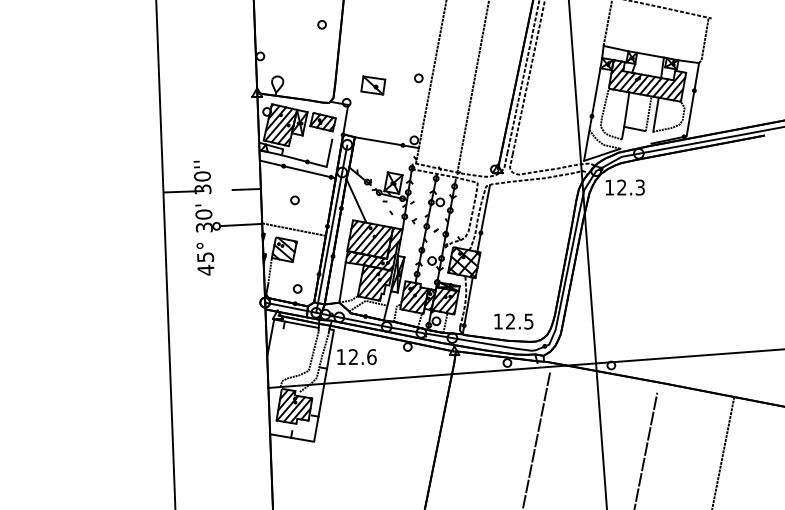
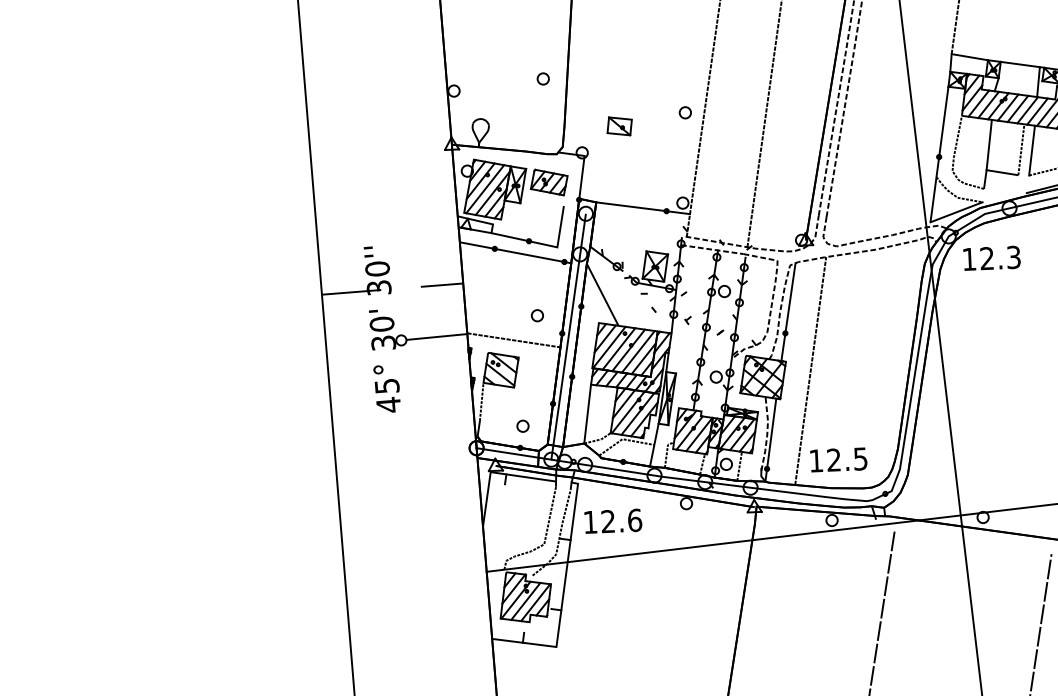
part: (321, 24) -> (542, 78), moved
part: (372, 85) -> (618, 126), size x0.71
part: (294, 200) -> (536, 315), moved
line: (497, 259) -> (811, 370), added

